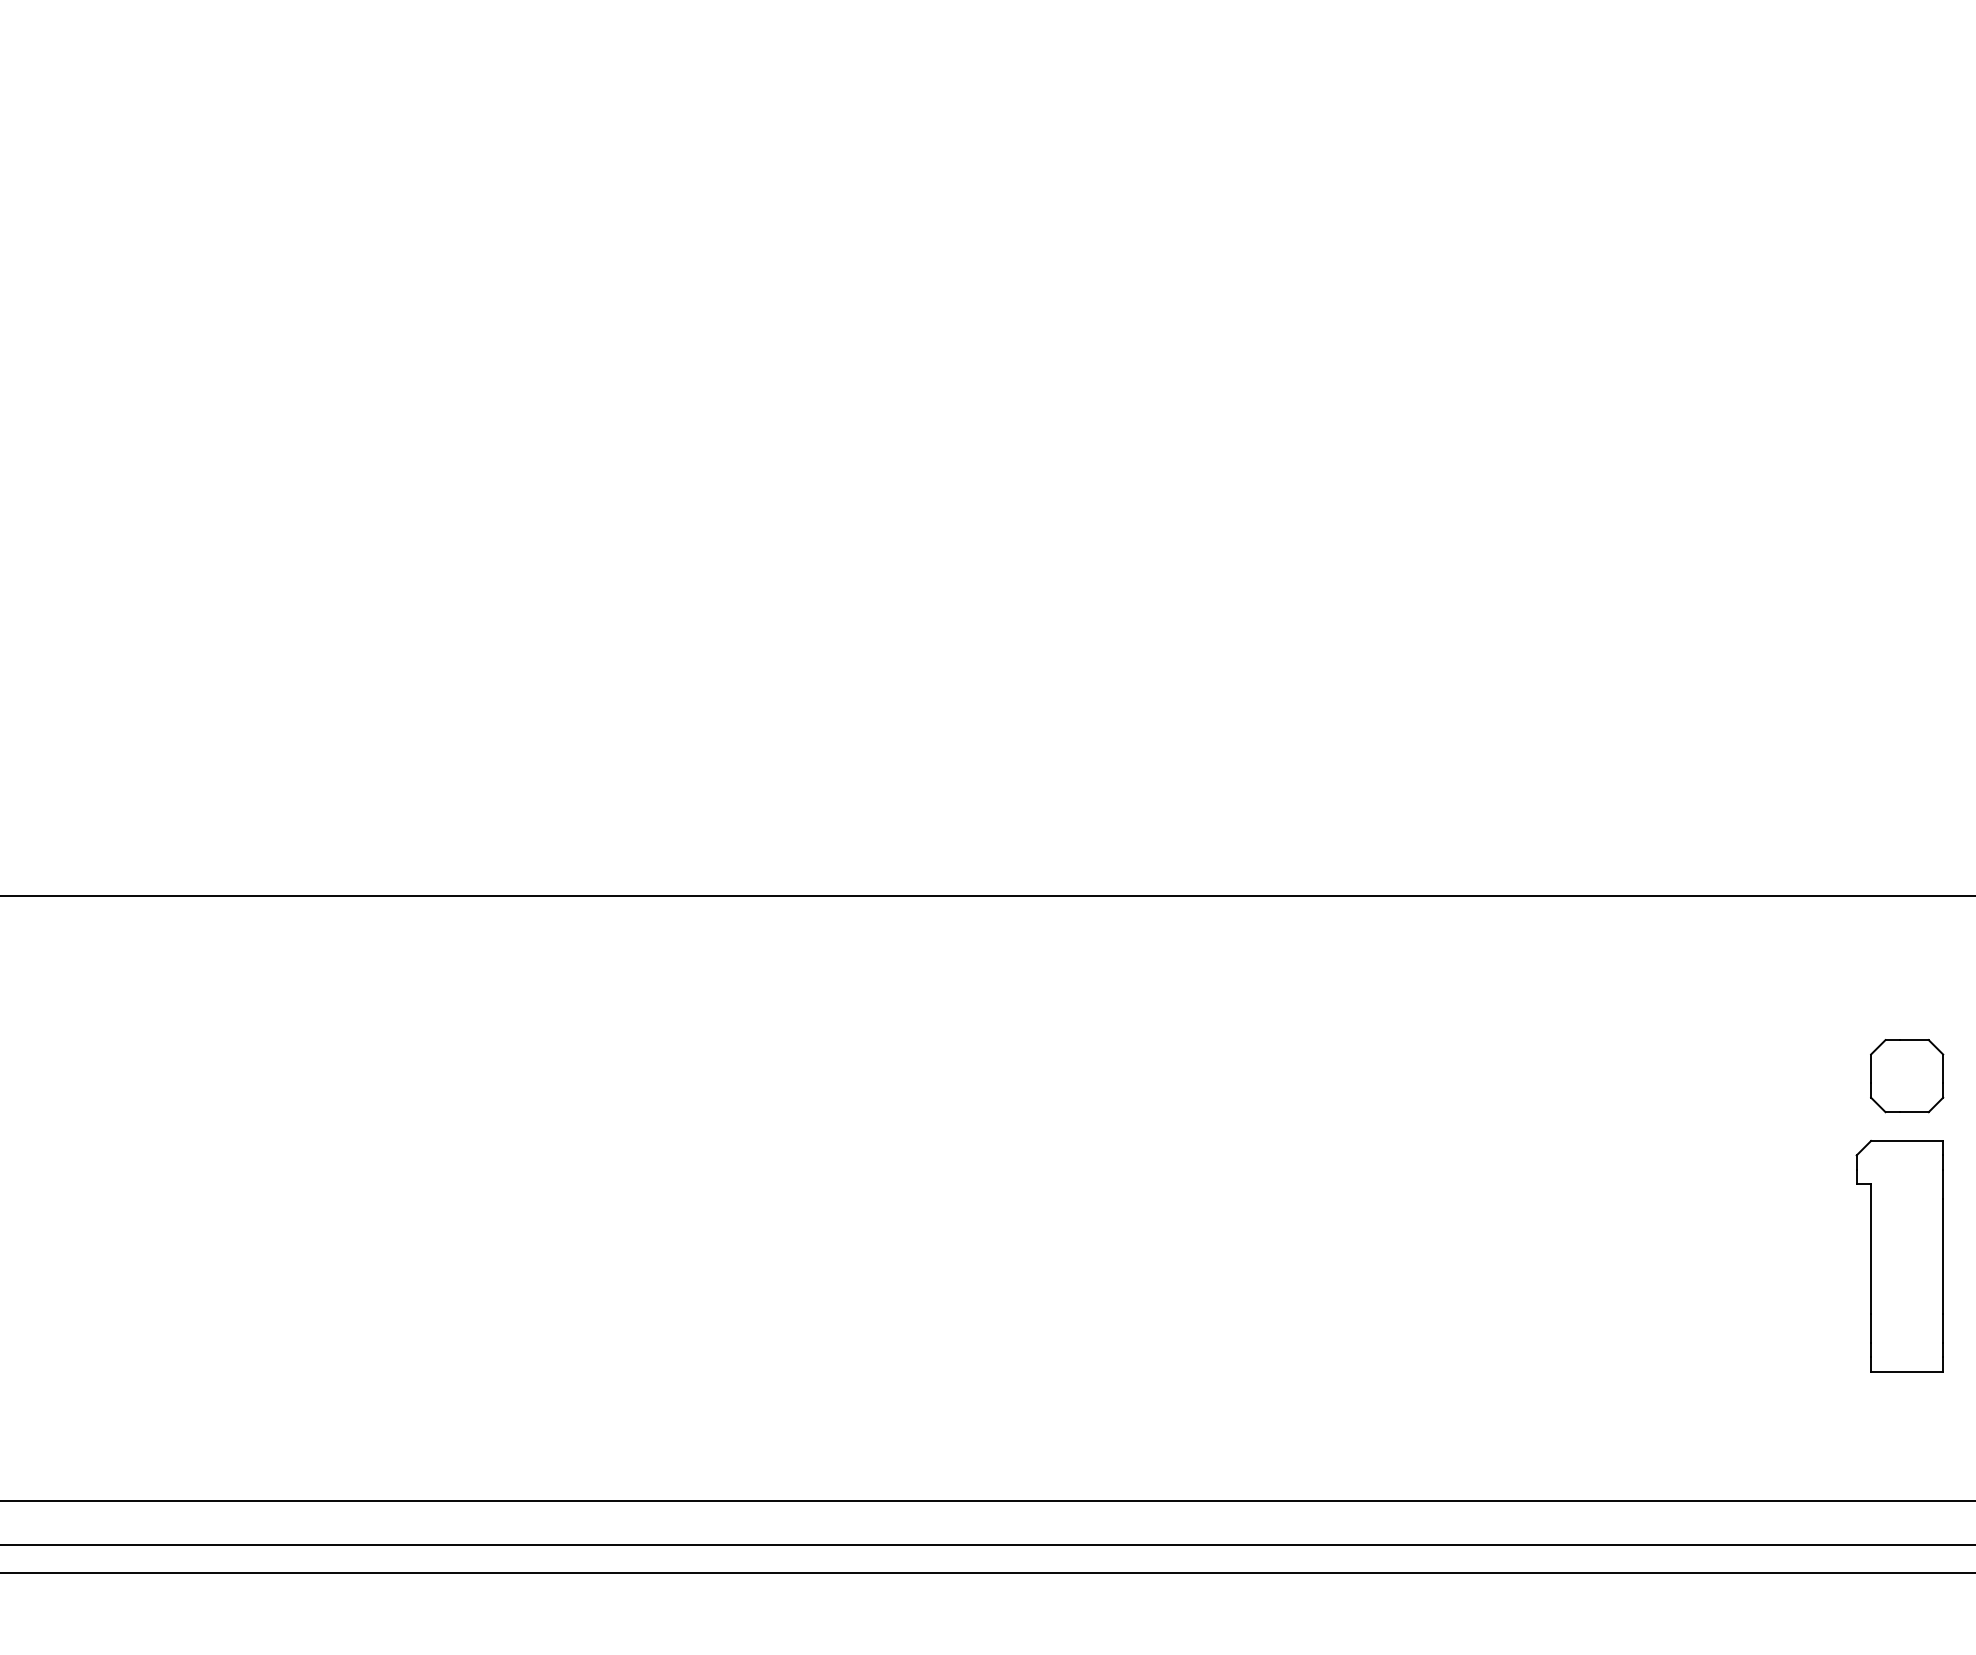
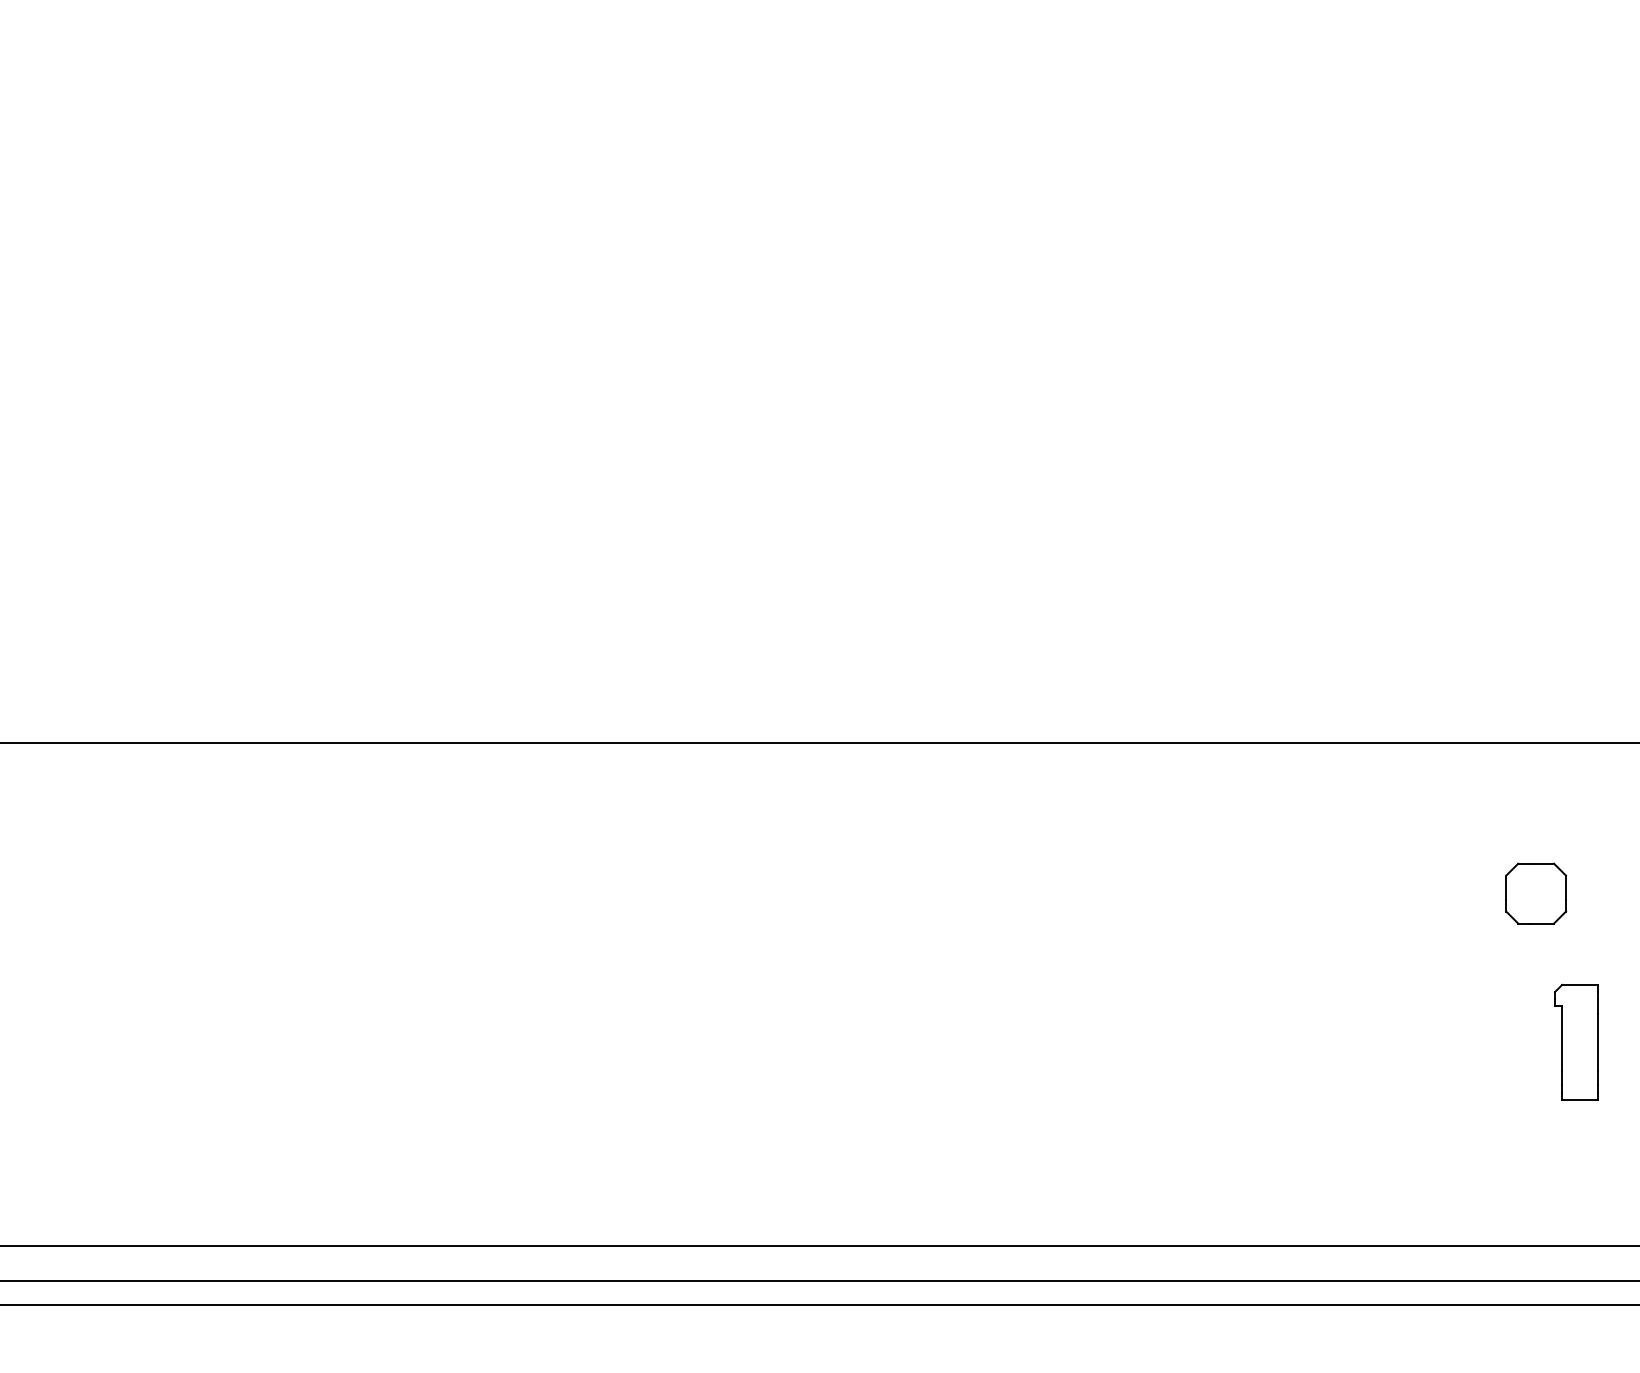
part: (1907, 1076) -> (1536, 893), moved
part: (1899, 1256) -> (1576, 1042), size x0.6

